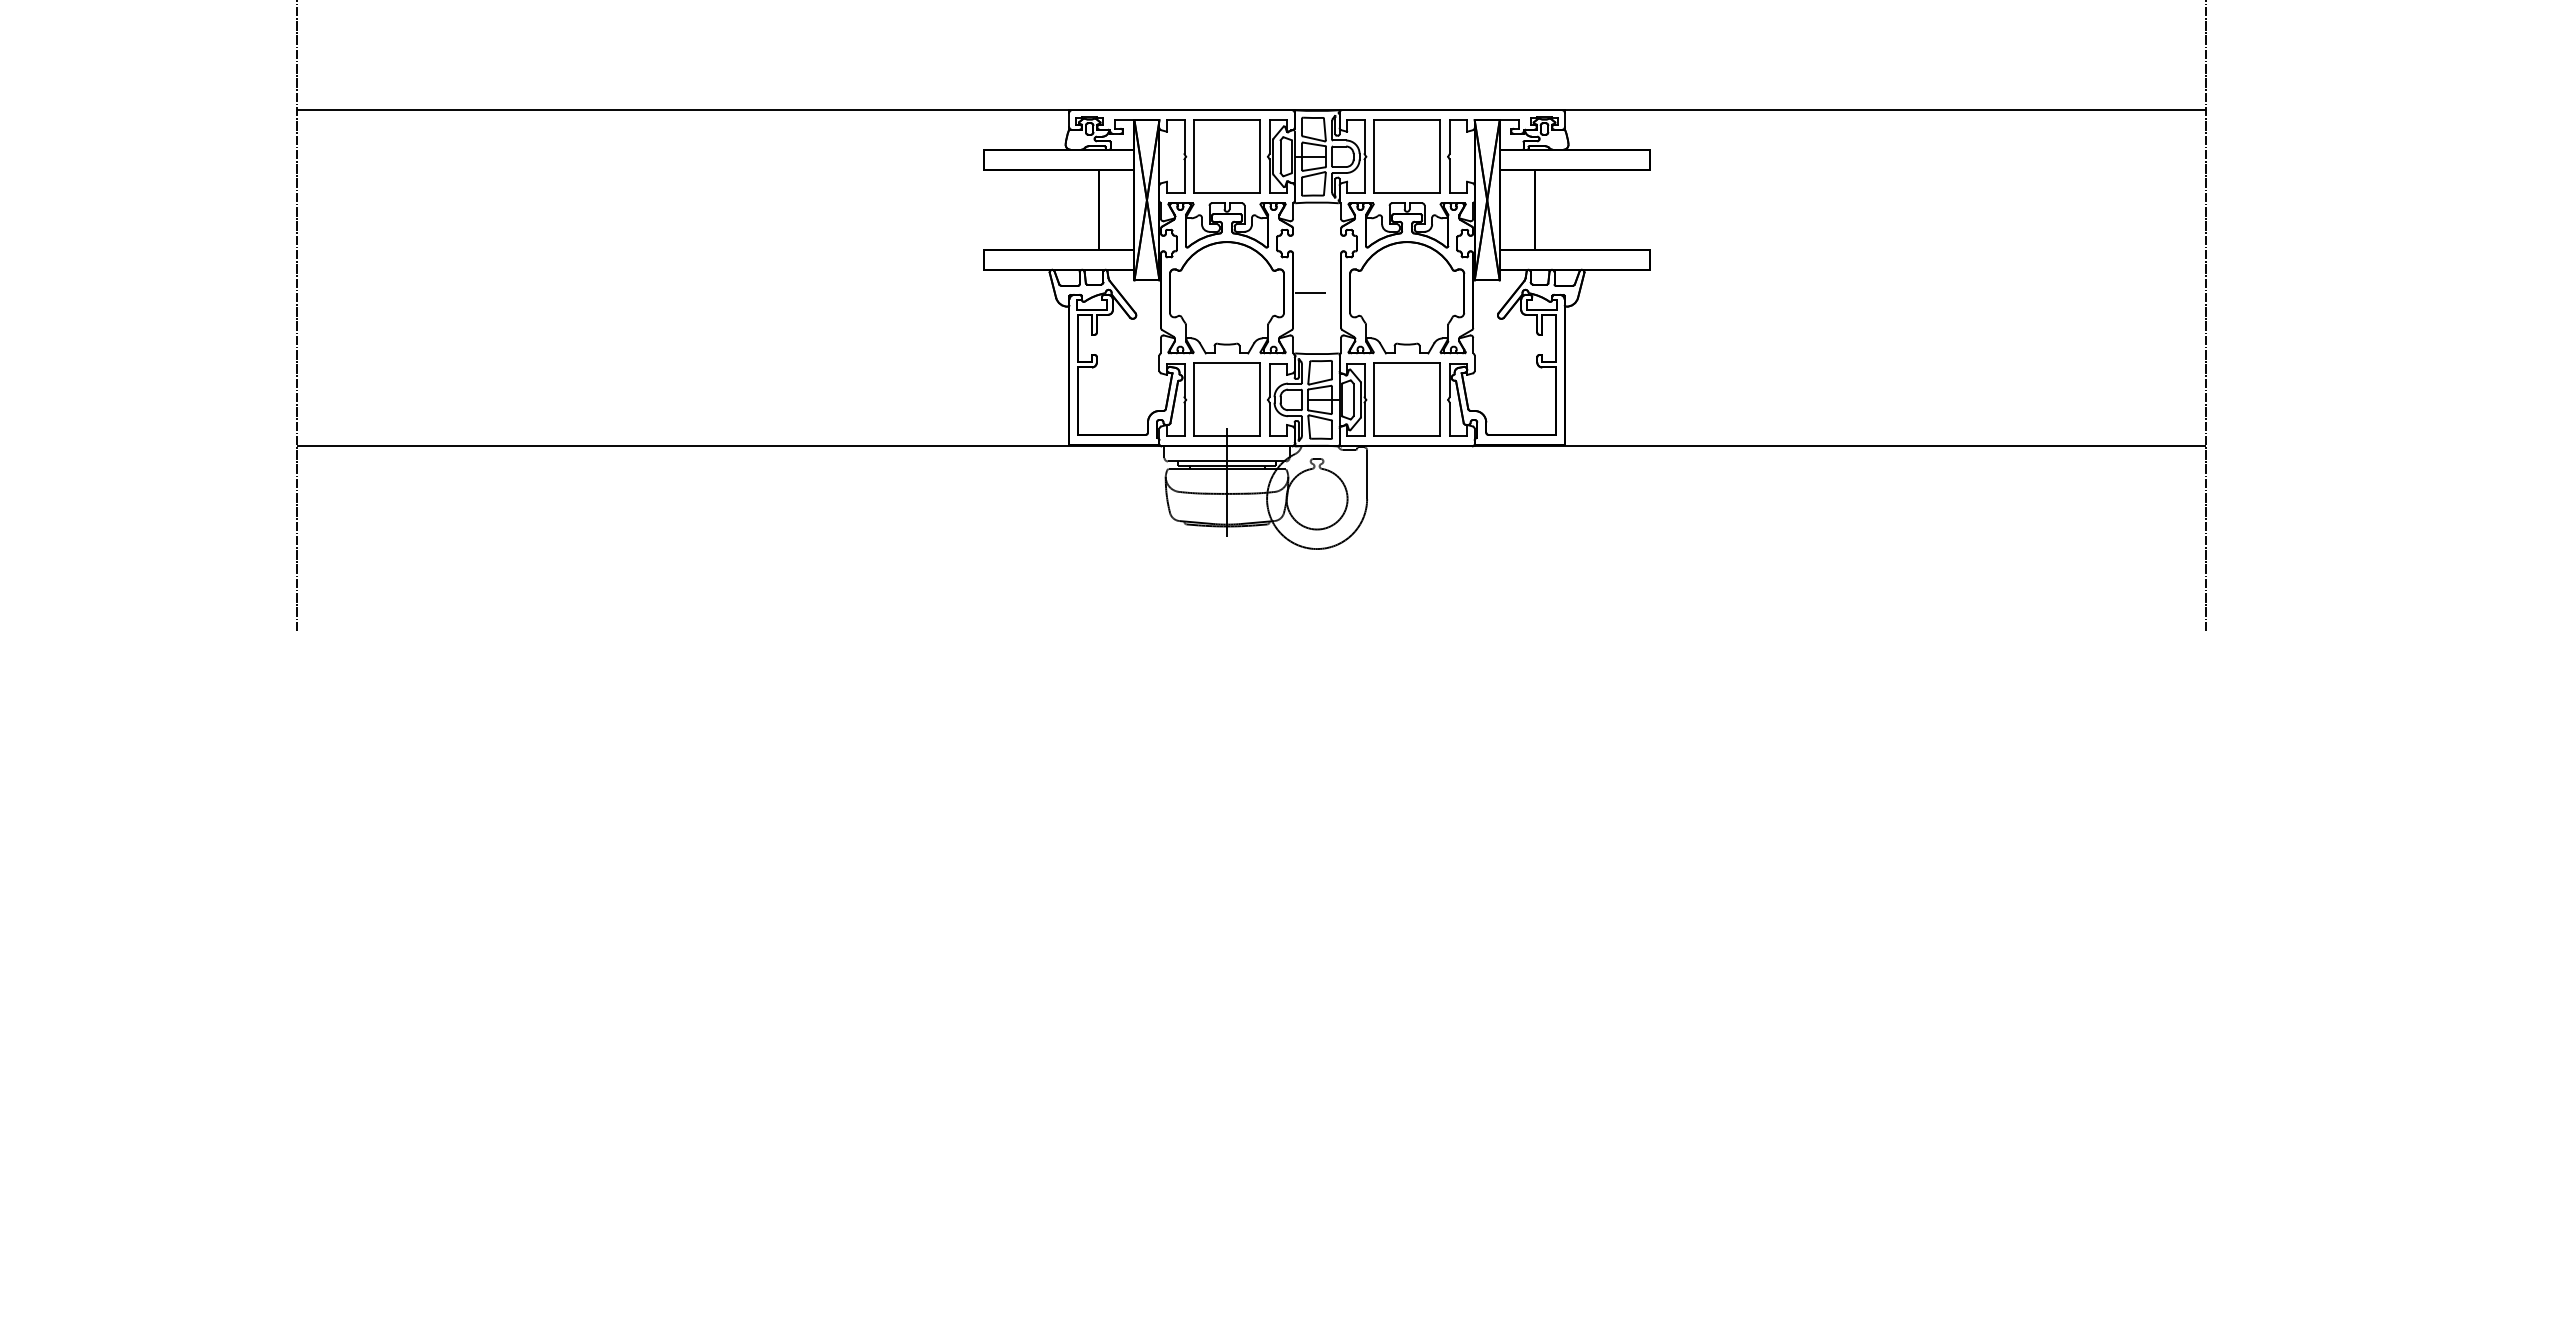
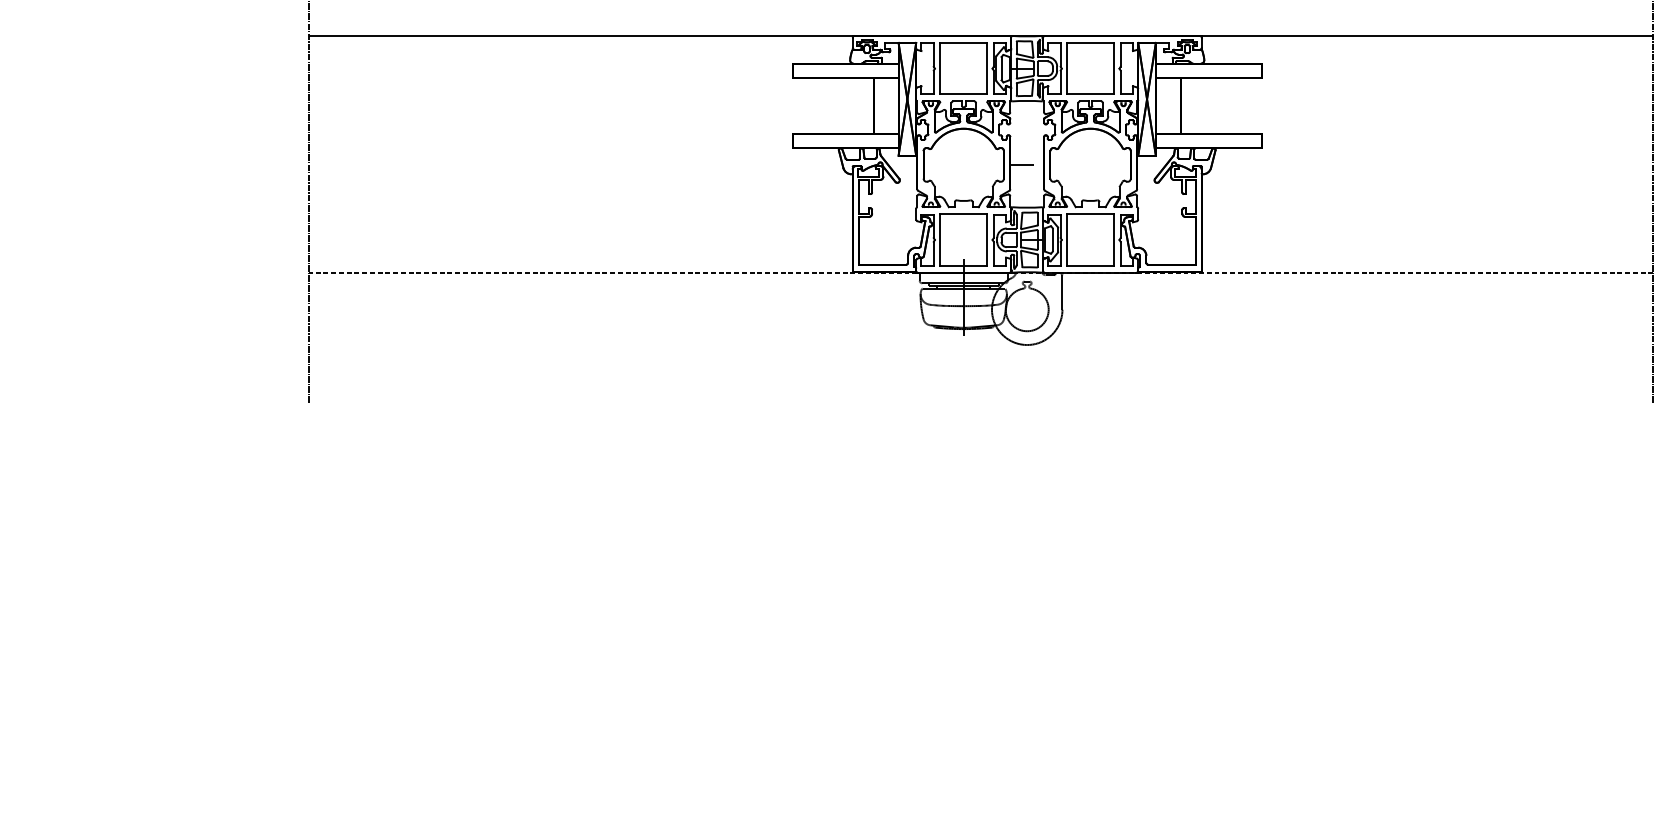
line: (1251, 446) -> (981, 272), solid -> dashed

